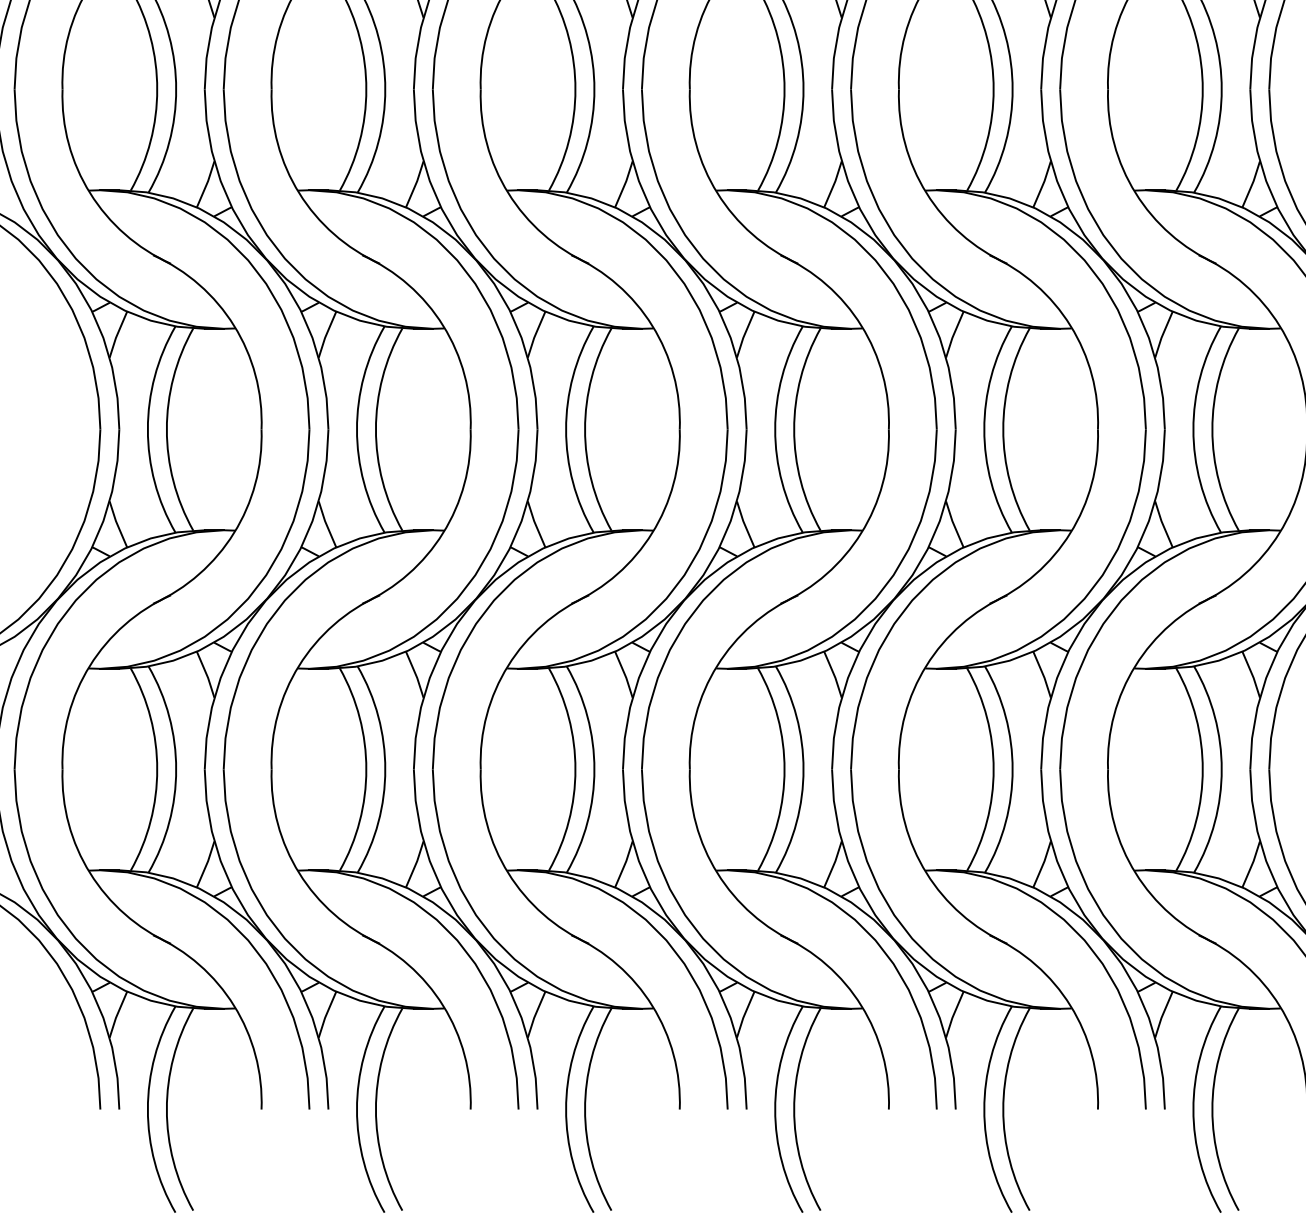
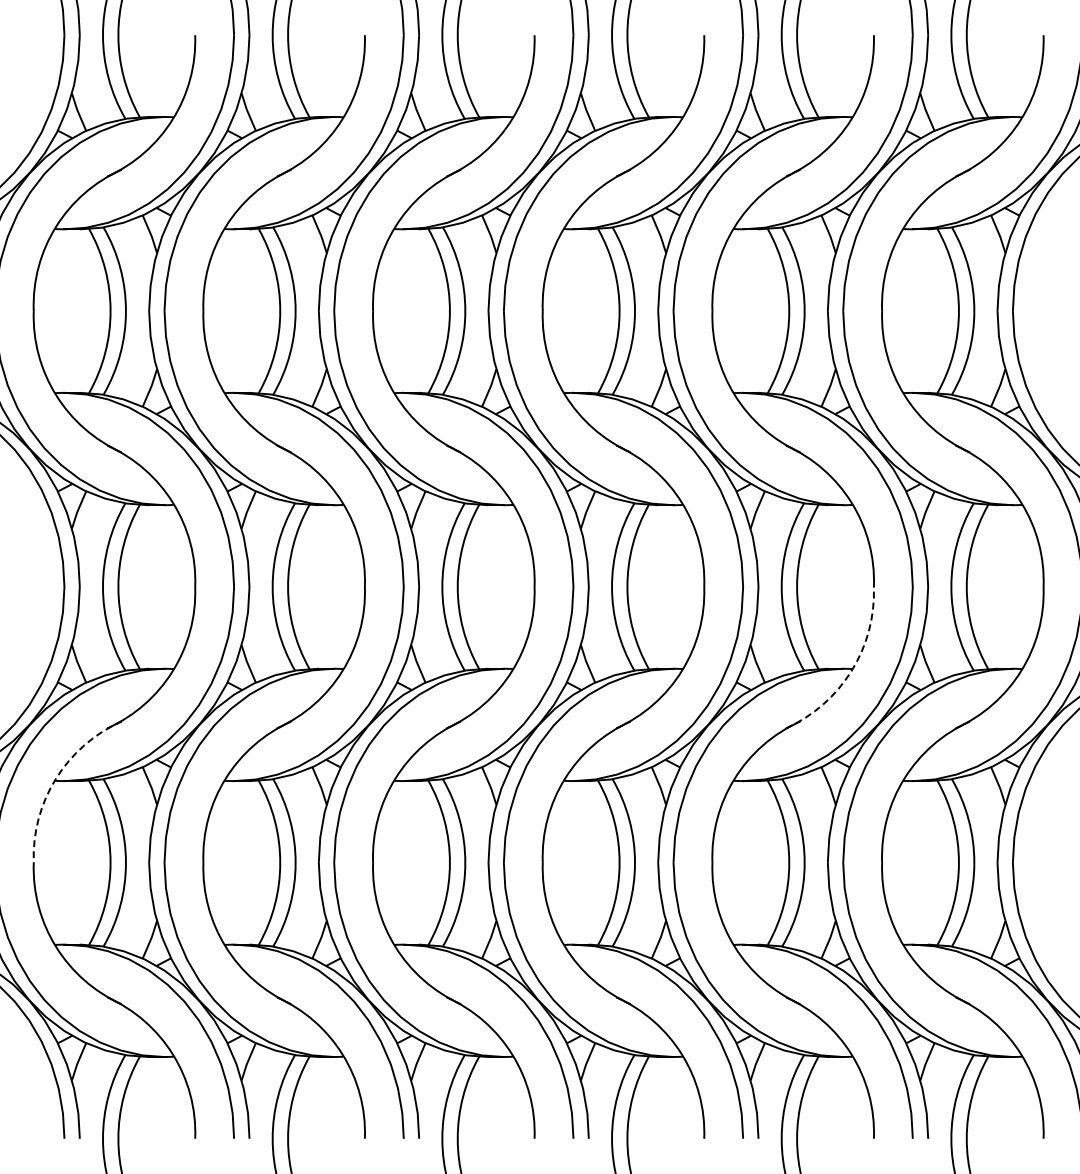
arc: (1070, 533) -> (851, 671), solid -> dashed
arc: (90, 665) -> (56, 778), solid -> dashed

